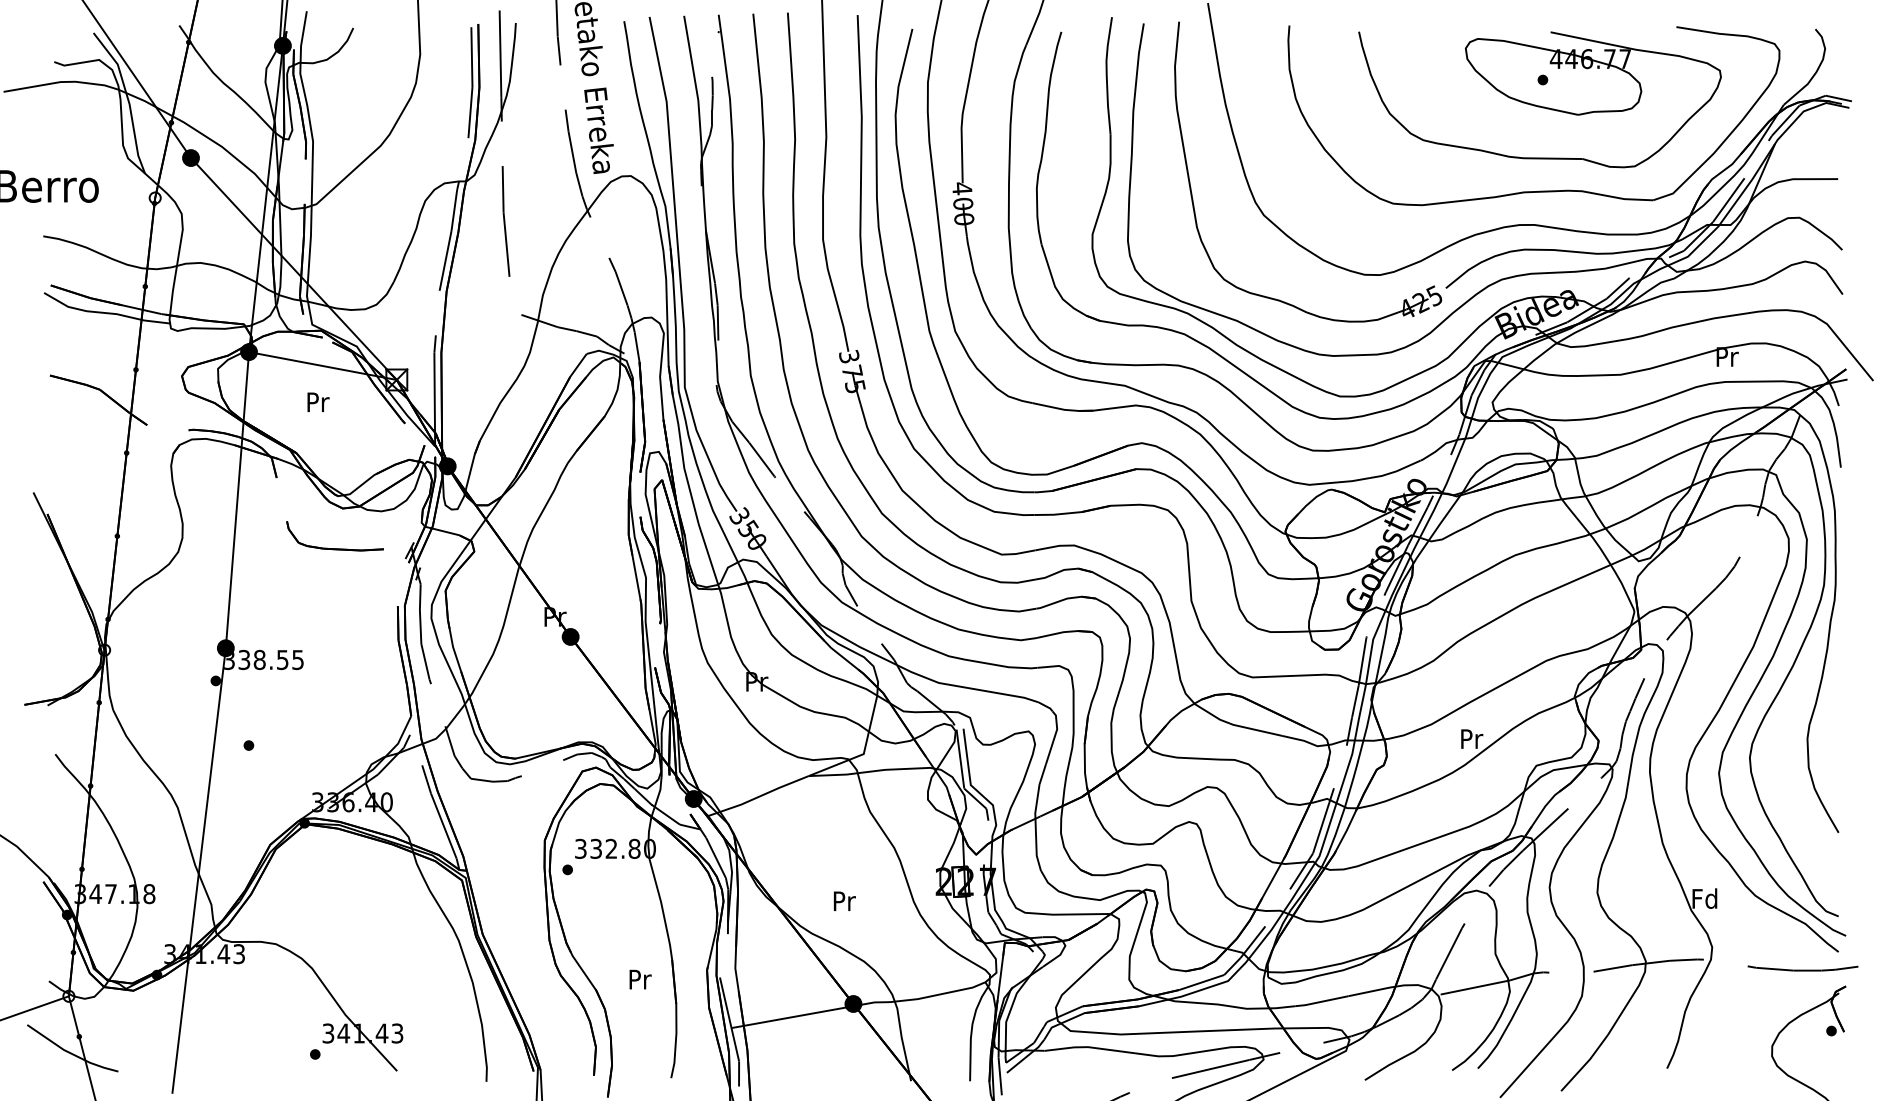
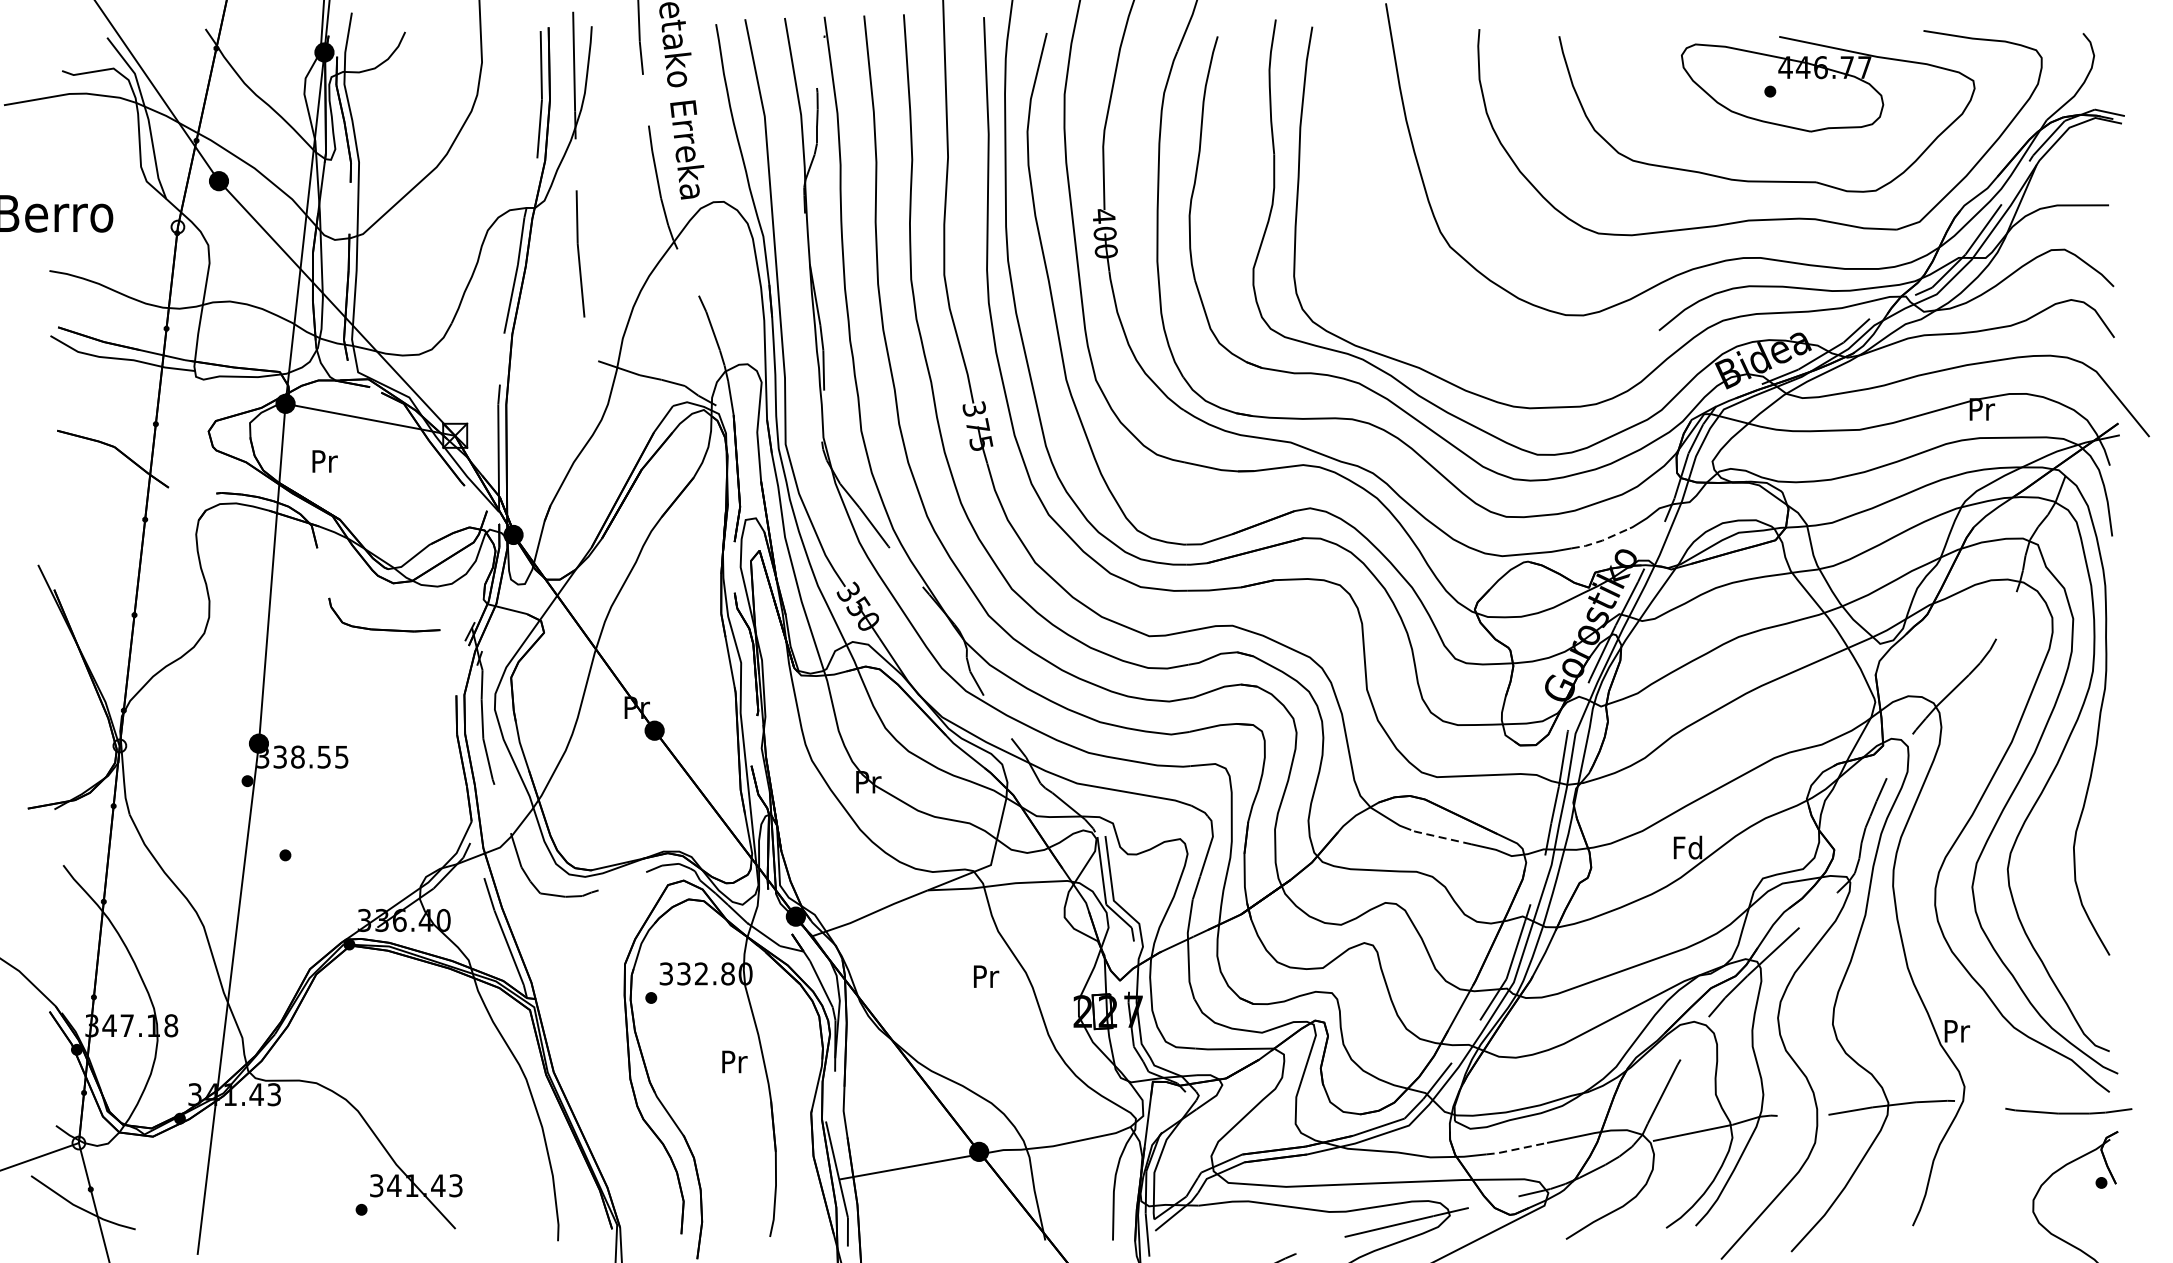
part: (1192, 193) -> (1368, 221), removed
text: (318, 401) -> (325, 460), moved
line: (1395, 471) -> (1601, 540), solid -> dashed
line: (1255, 729) -> (1440, 836), solid -> dashed
text: (1470, 738) -> (1687, 847), Pr -> Fd
text: (1704, 898) -> (1955, 1030), Fd -> Pr
text: (844, 900) -> (986, 975), moved
text: (640, 979) -> (734, 1061), moved
line: (1322, 1001) -> (1517, 1149), solid -> dashed

